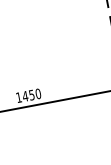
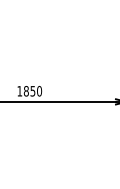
text: (25, 96) -> (26, 91), 1450 -> 1850

